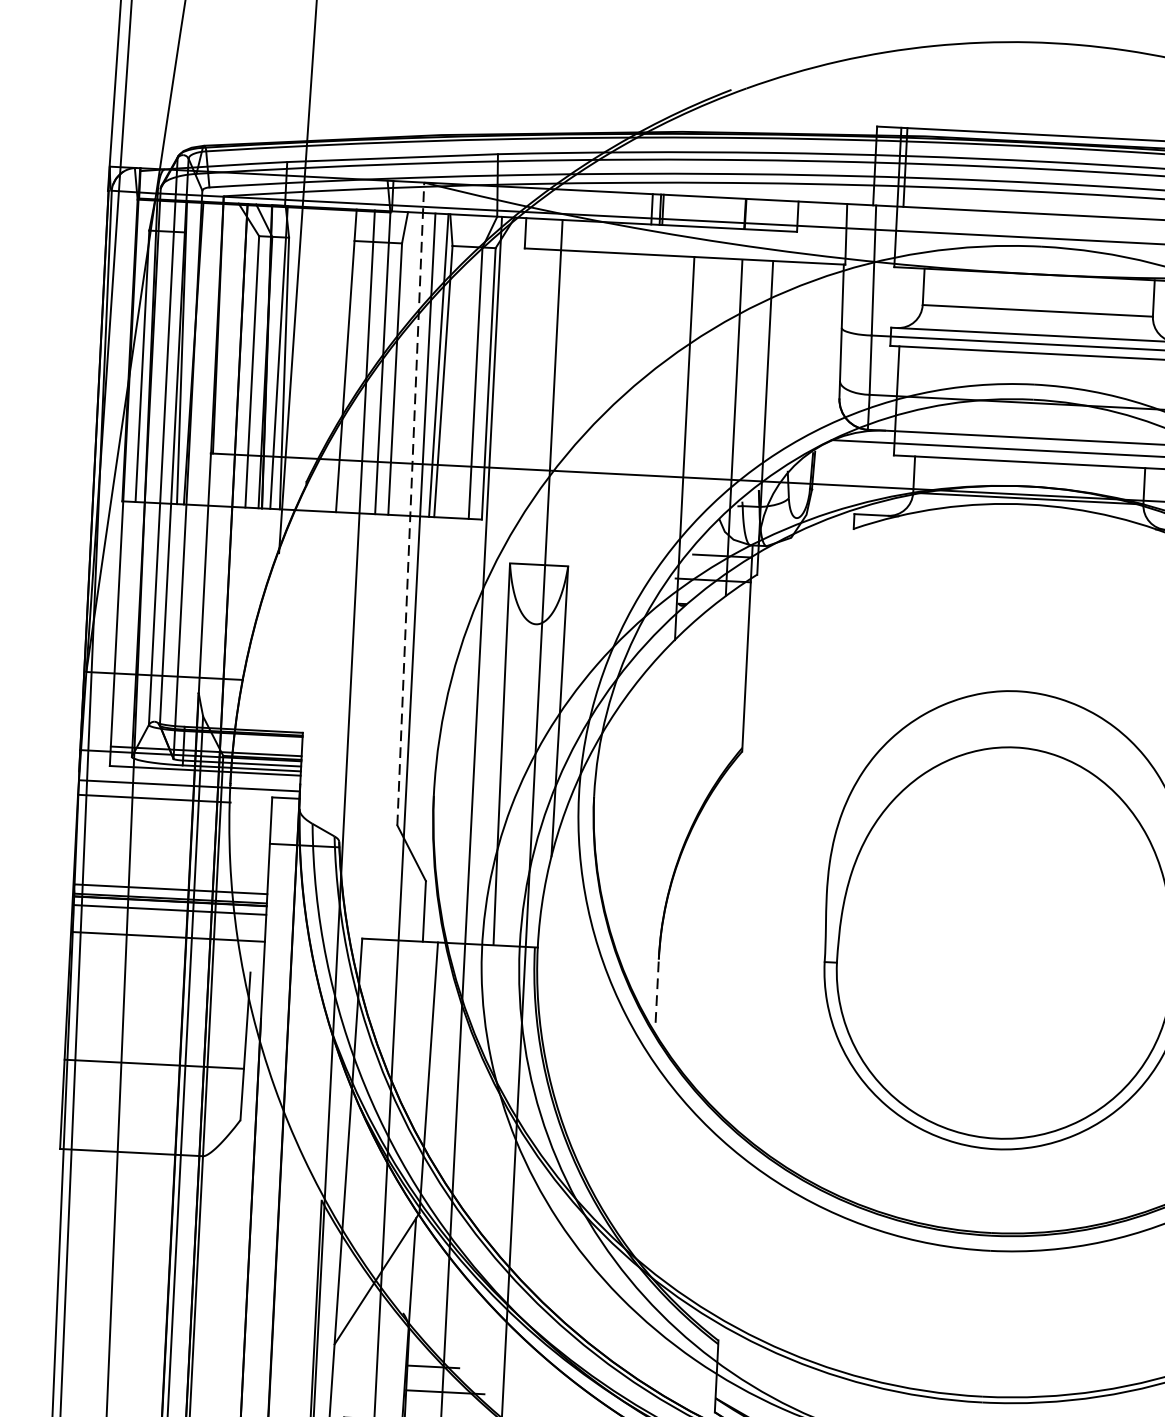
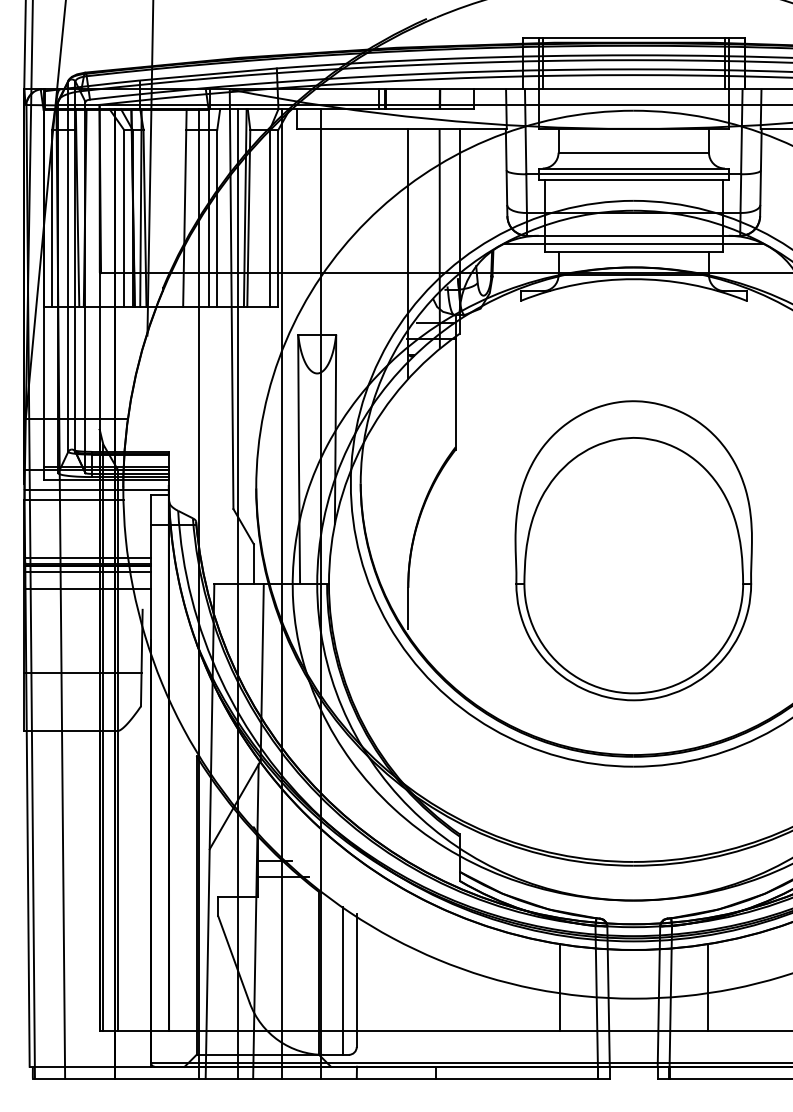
line: (410, 504) -> (231, 299), dashed -> solid
line: (657, 991) -> (408, 608), dashed -> solid

